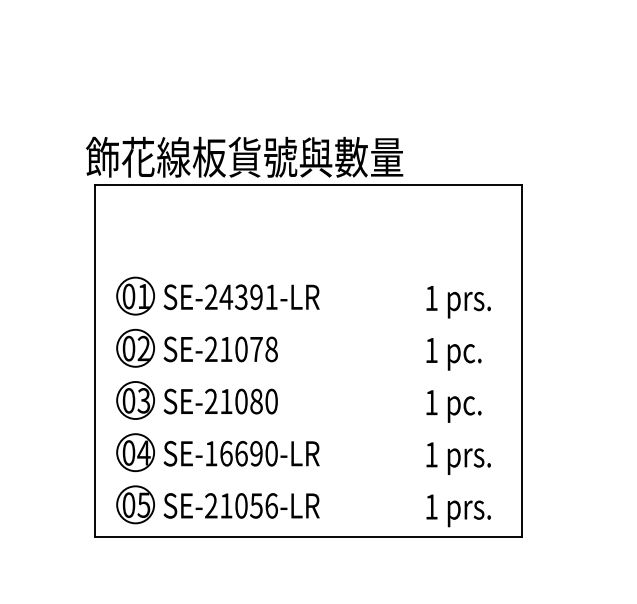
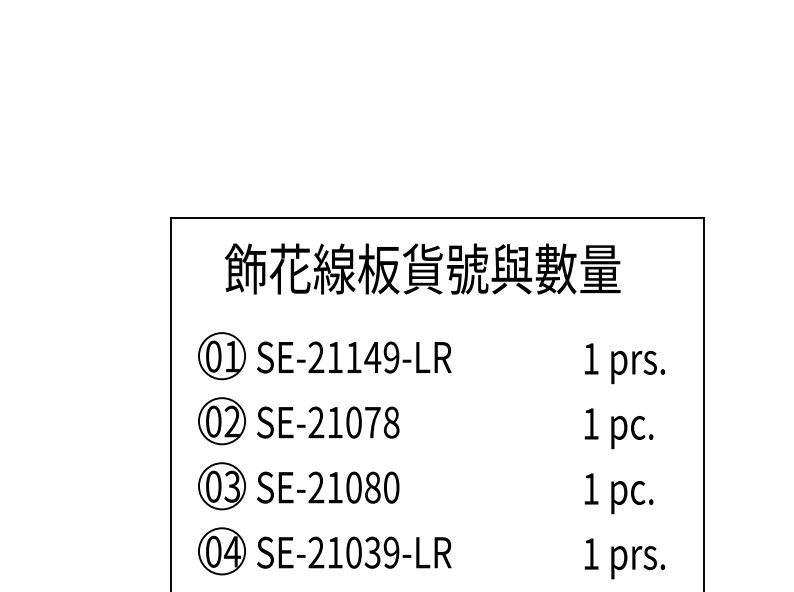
text: (244, 156) -> (422, 268), moved
text: (248, 297) -> (362, 357), SE-24391-LR -> SE-21149-LR
text: (241, 453) -> (354, 552), SE-16690-LR -> SE-21039-LR

